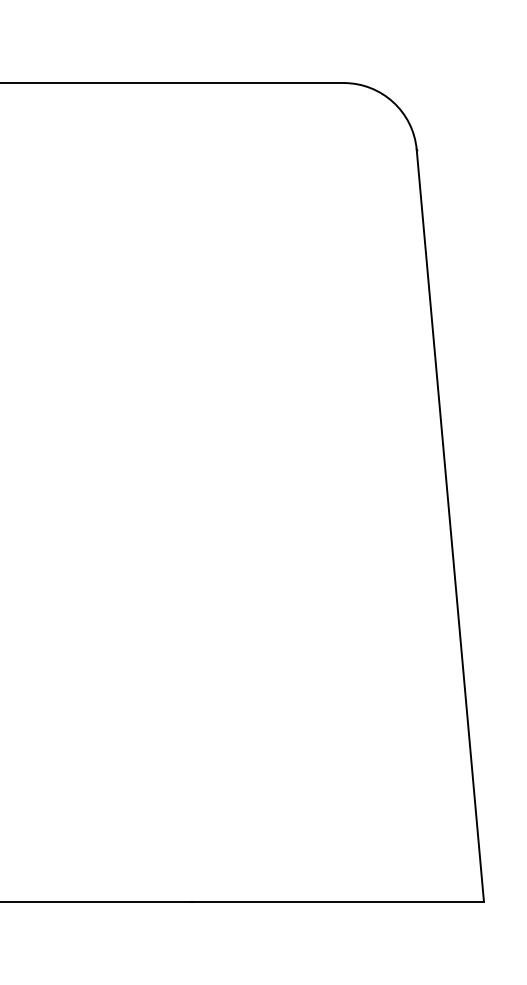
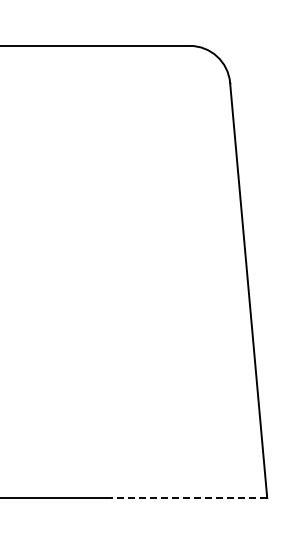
line: (337, 902) -> (186, 498), solid -> dashed

